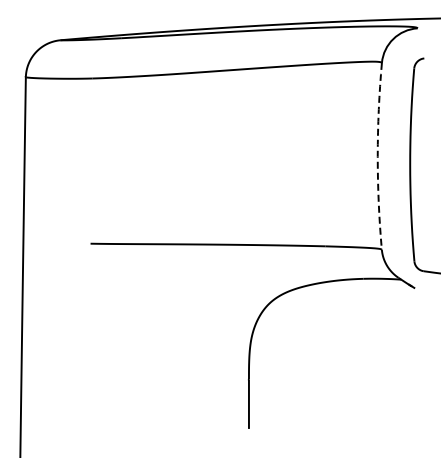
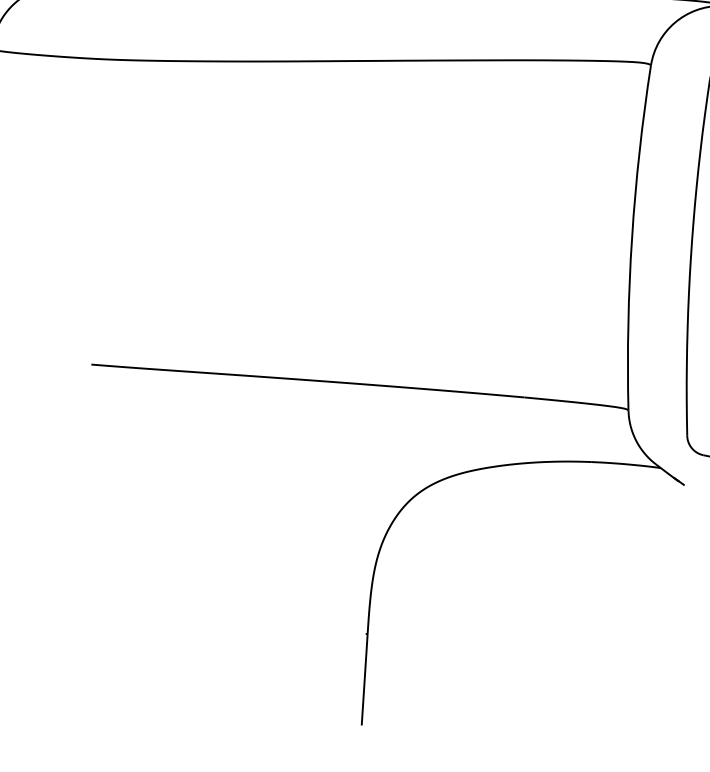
arc: (377, 156) -> (631, 237), dashed -> solid

